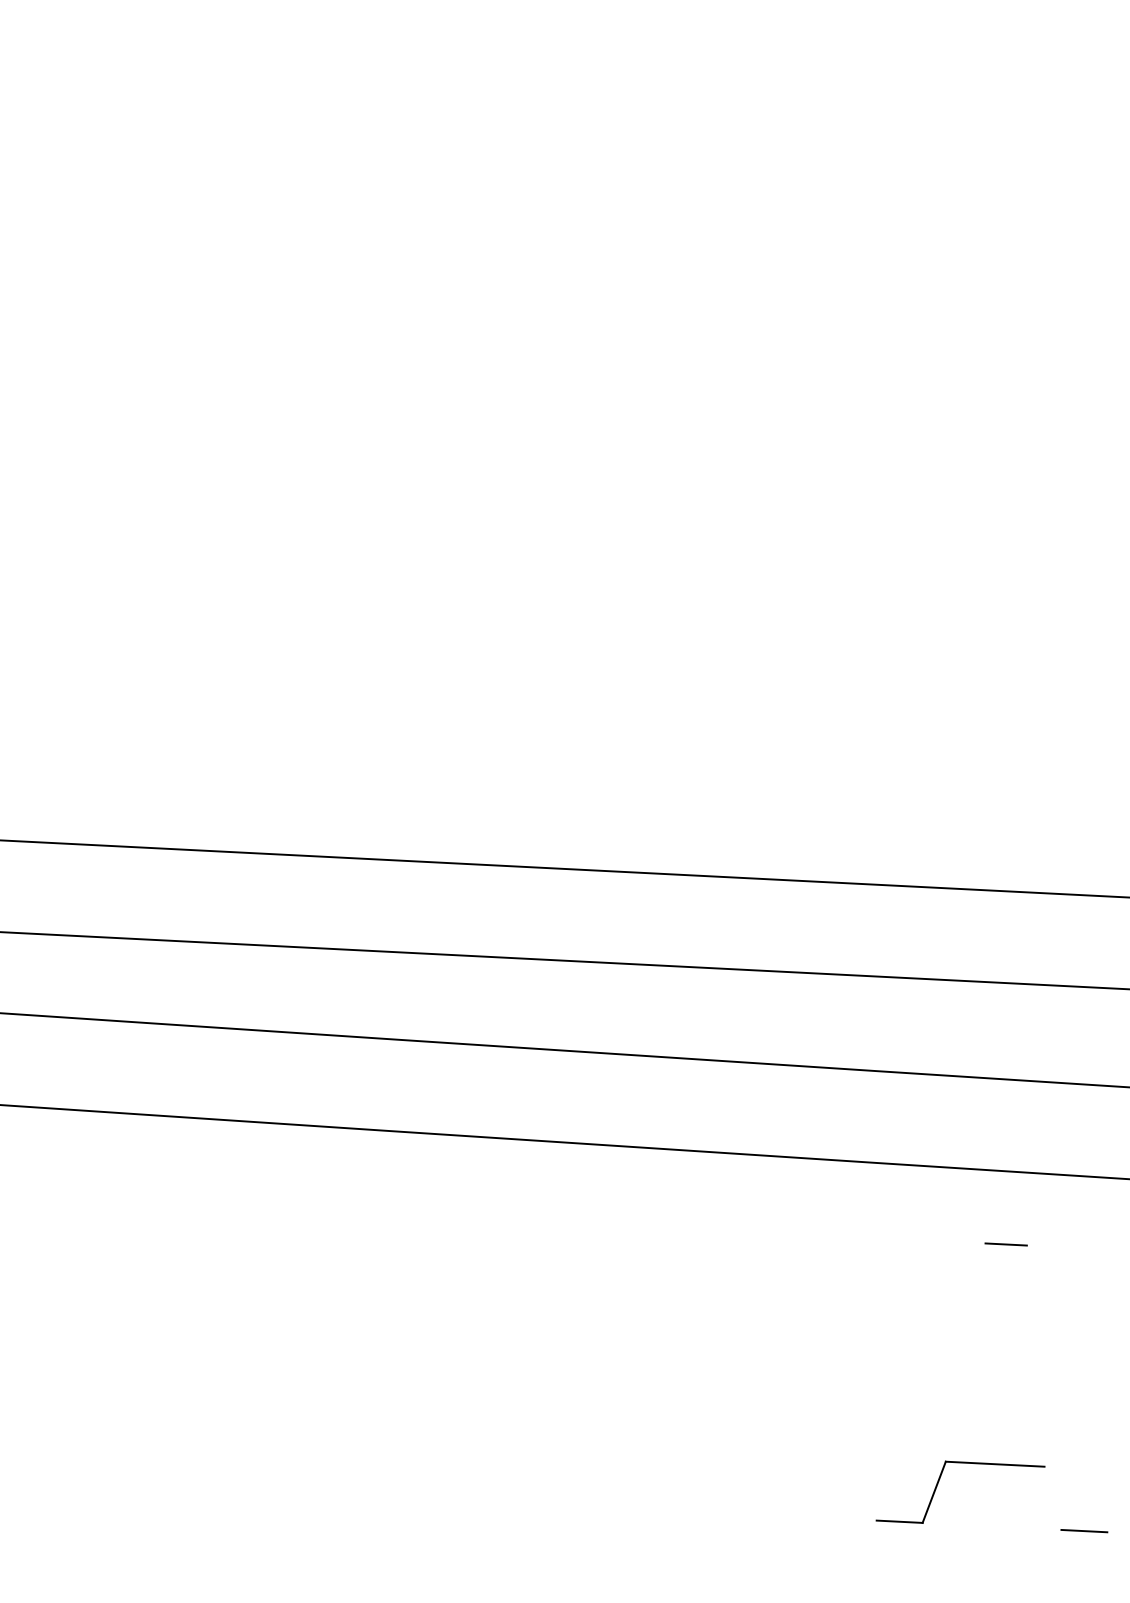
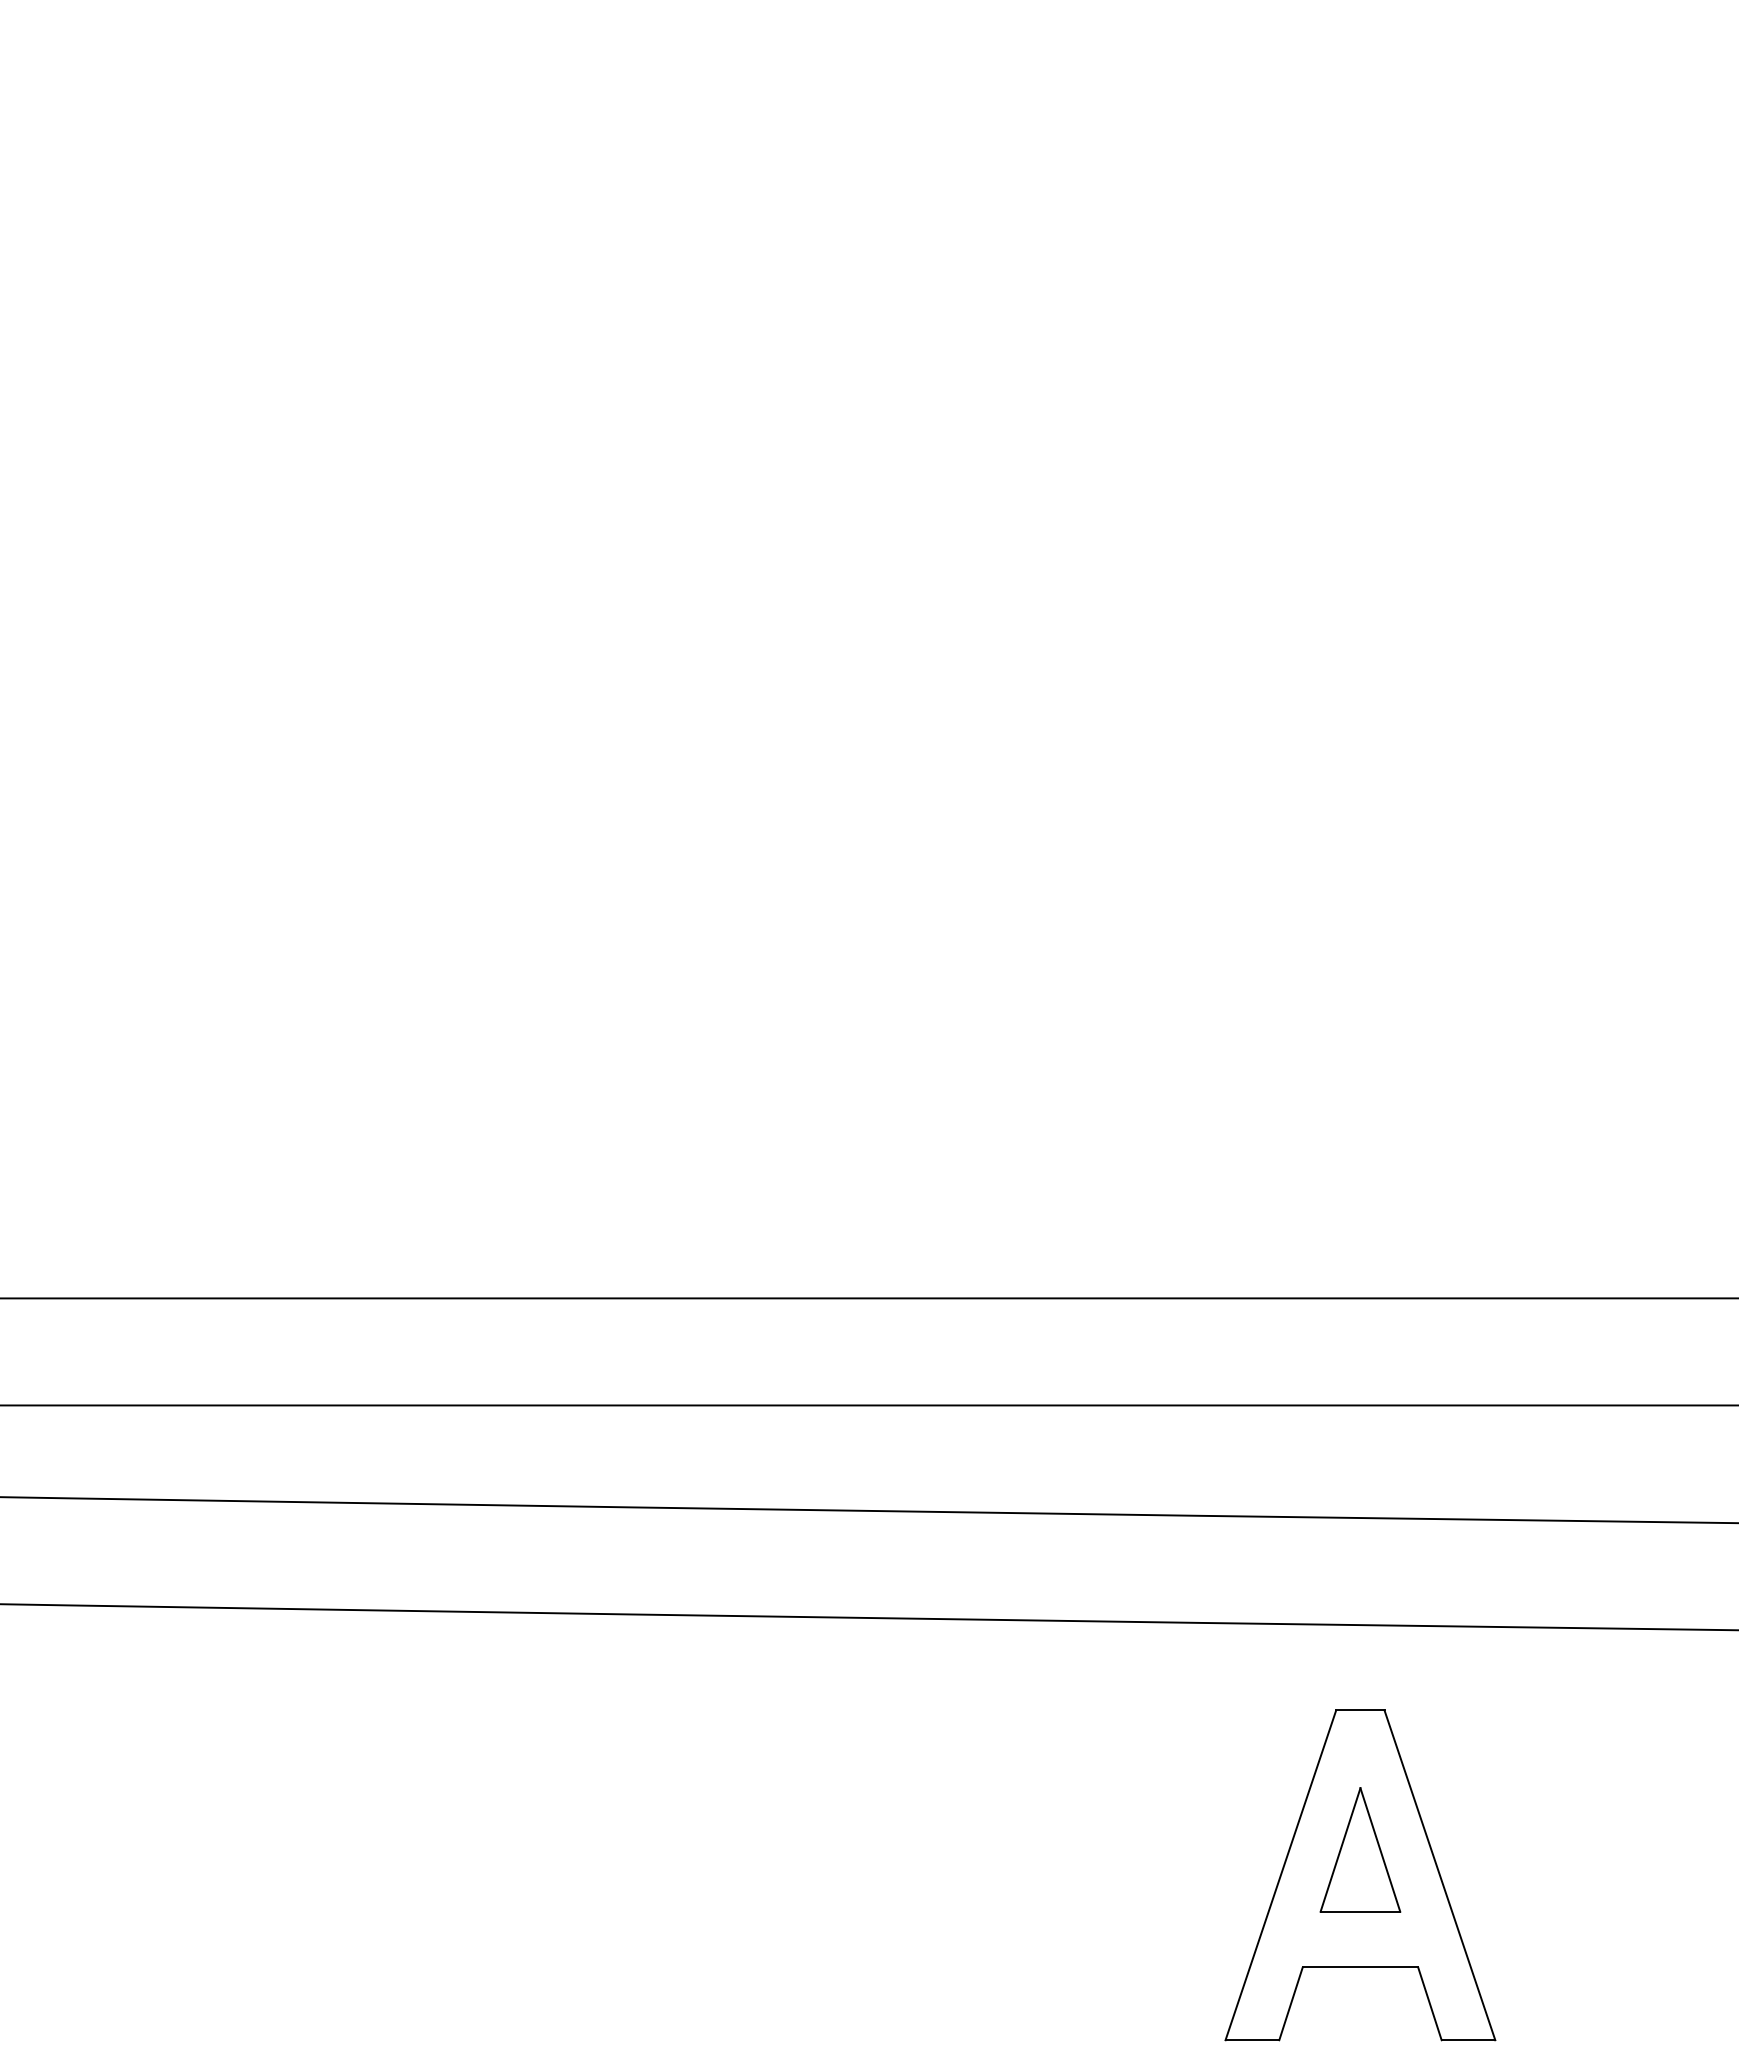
part: (1000, 1363) -> (1360, 1849), added
line: (930, 1382) -> (1280, 1875), added
line: (1066, 1389) -> (1439, 1875), added
line: (1052, 1498) -> (1429, 2003), added

